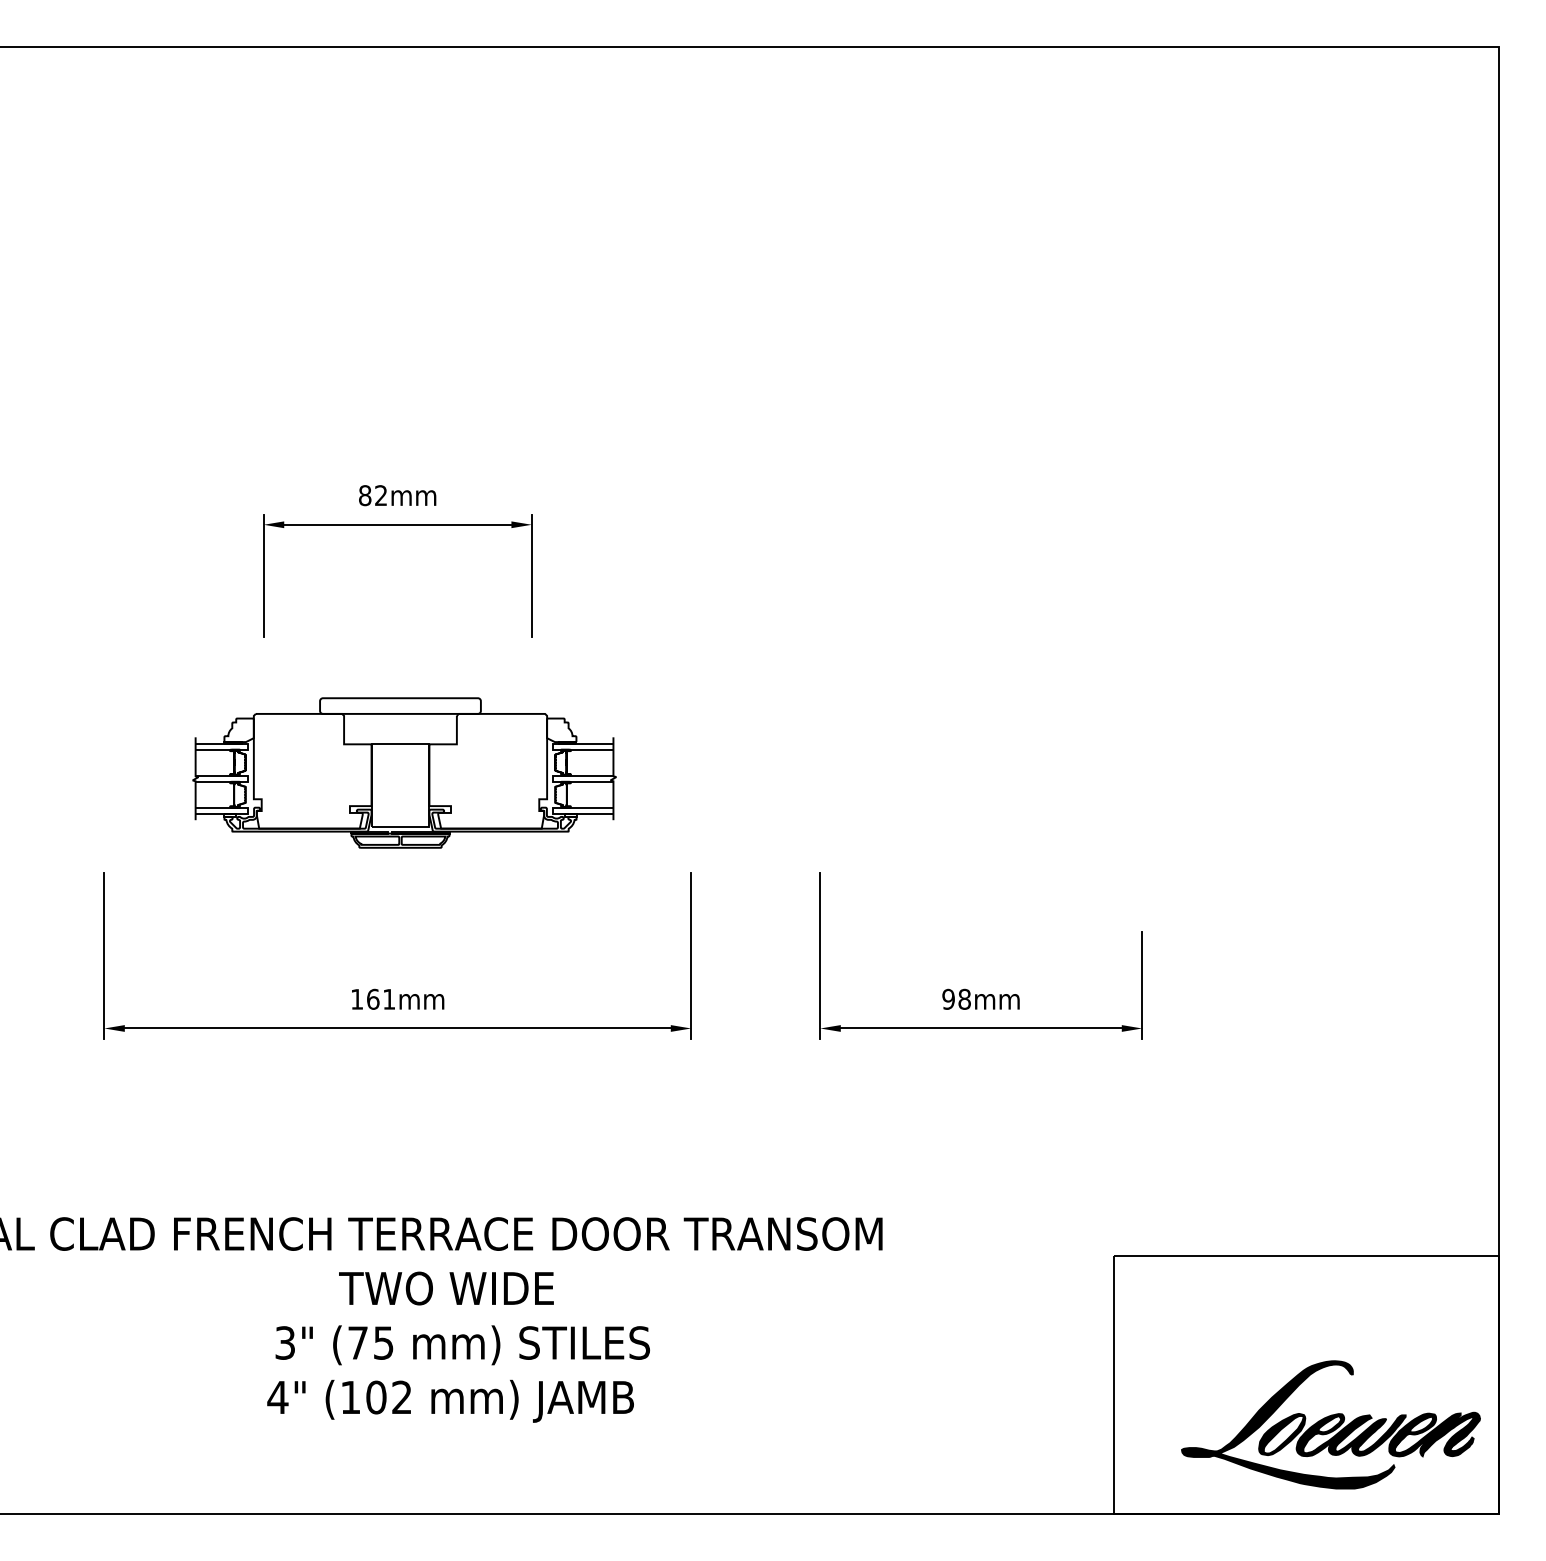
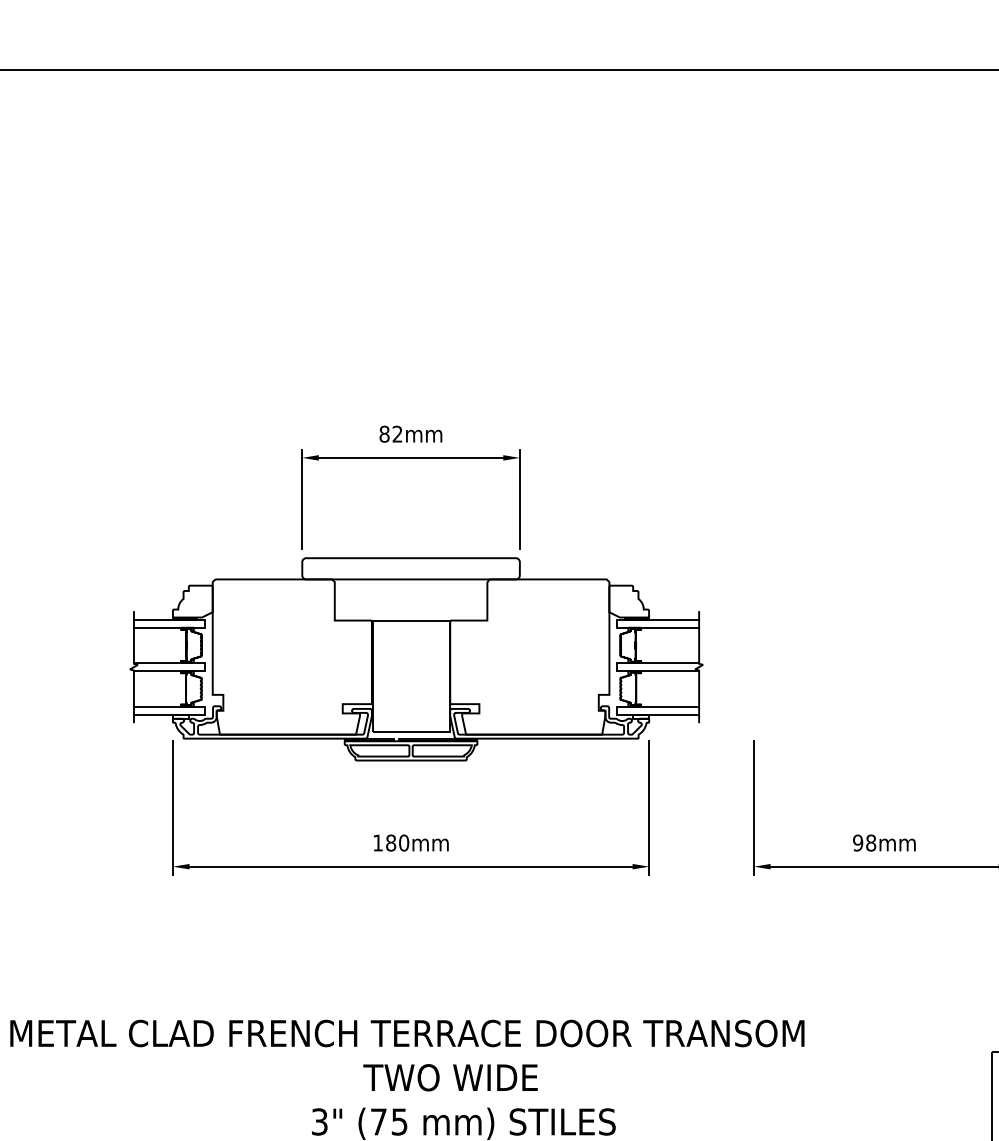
part: (404, 772) -> (416, 658), size x1.67
text: (381, 998) -> (397, 842), 161mm -> 180mm

